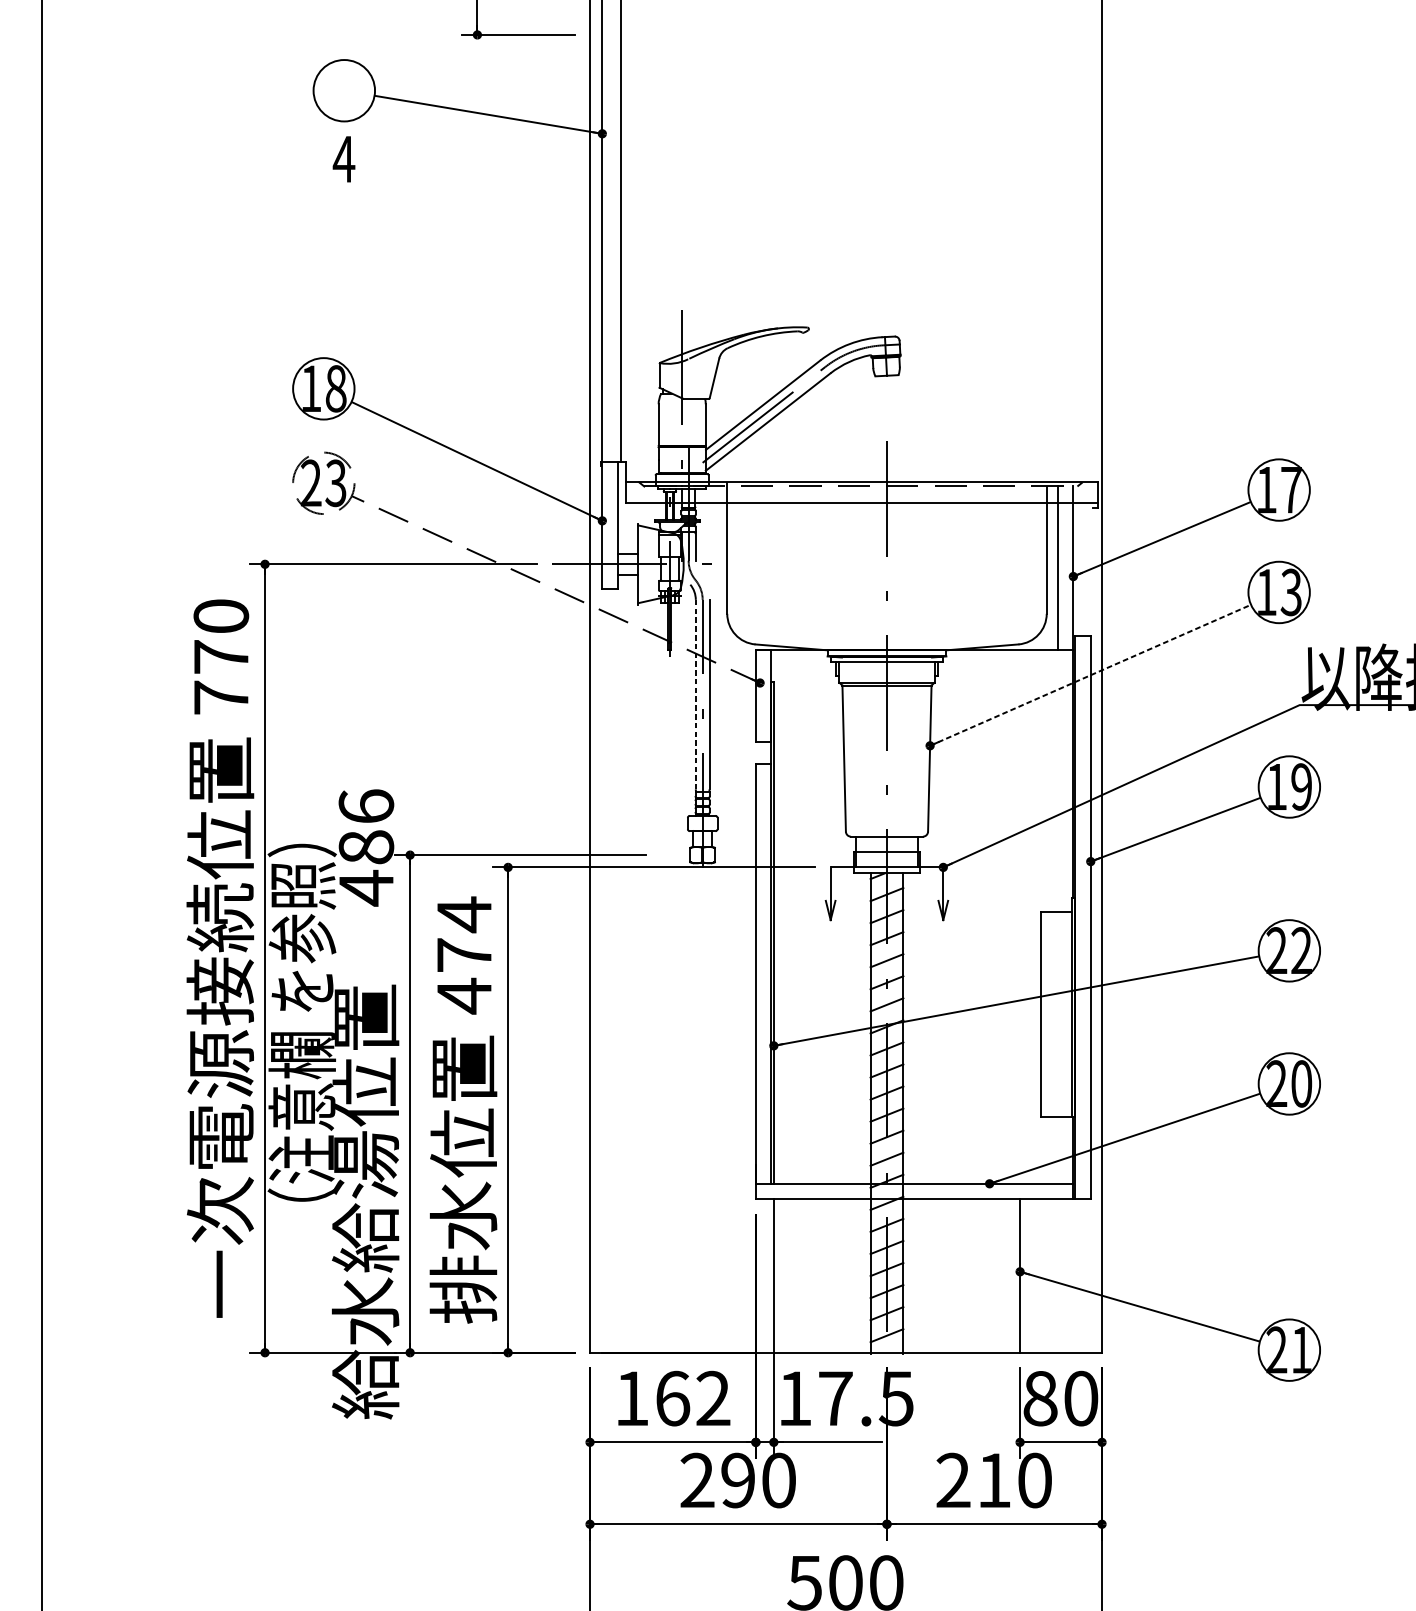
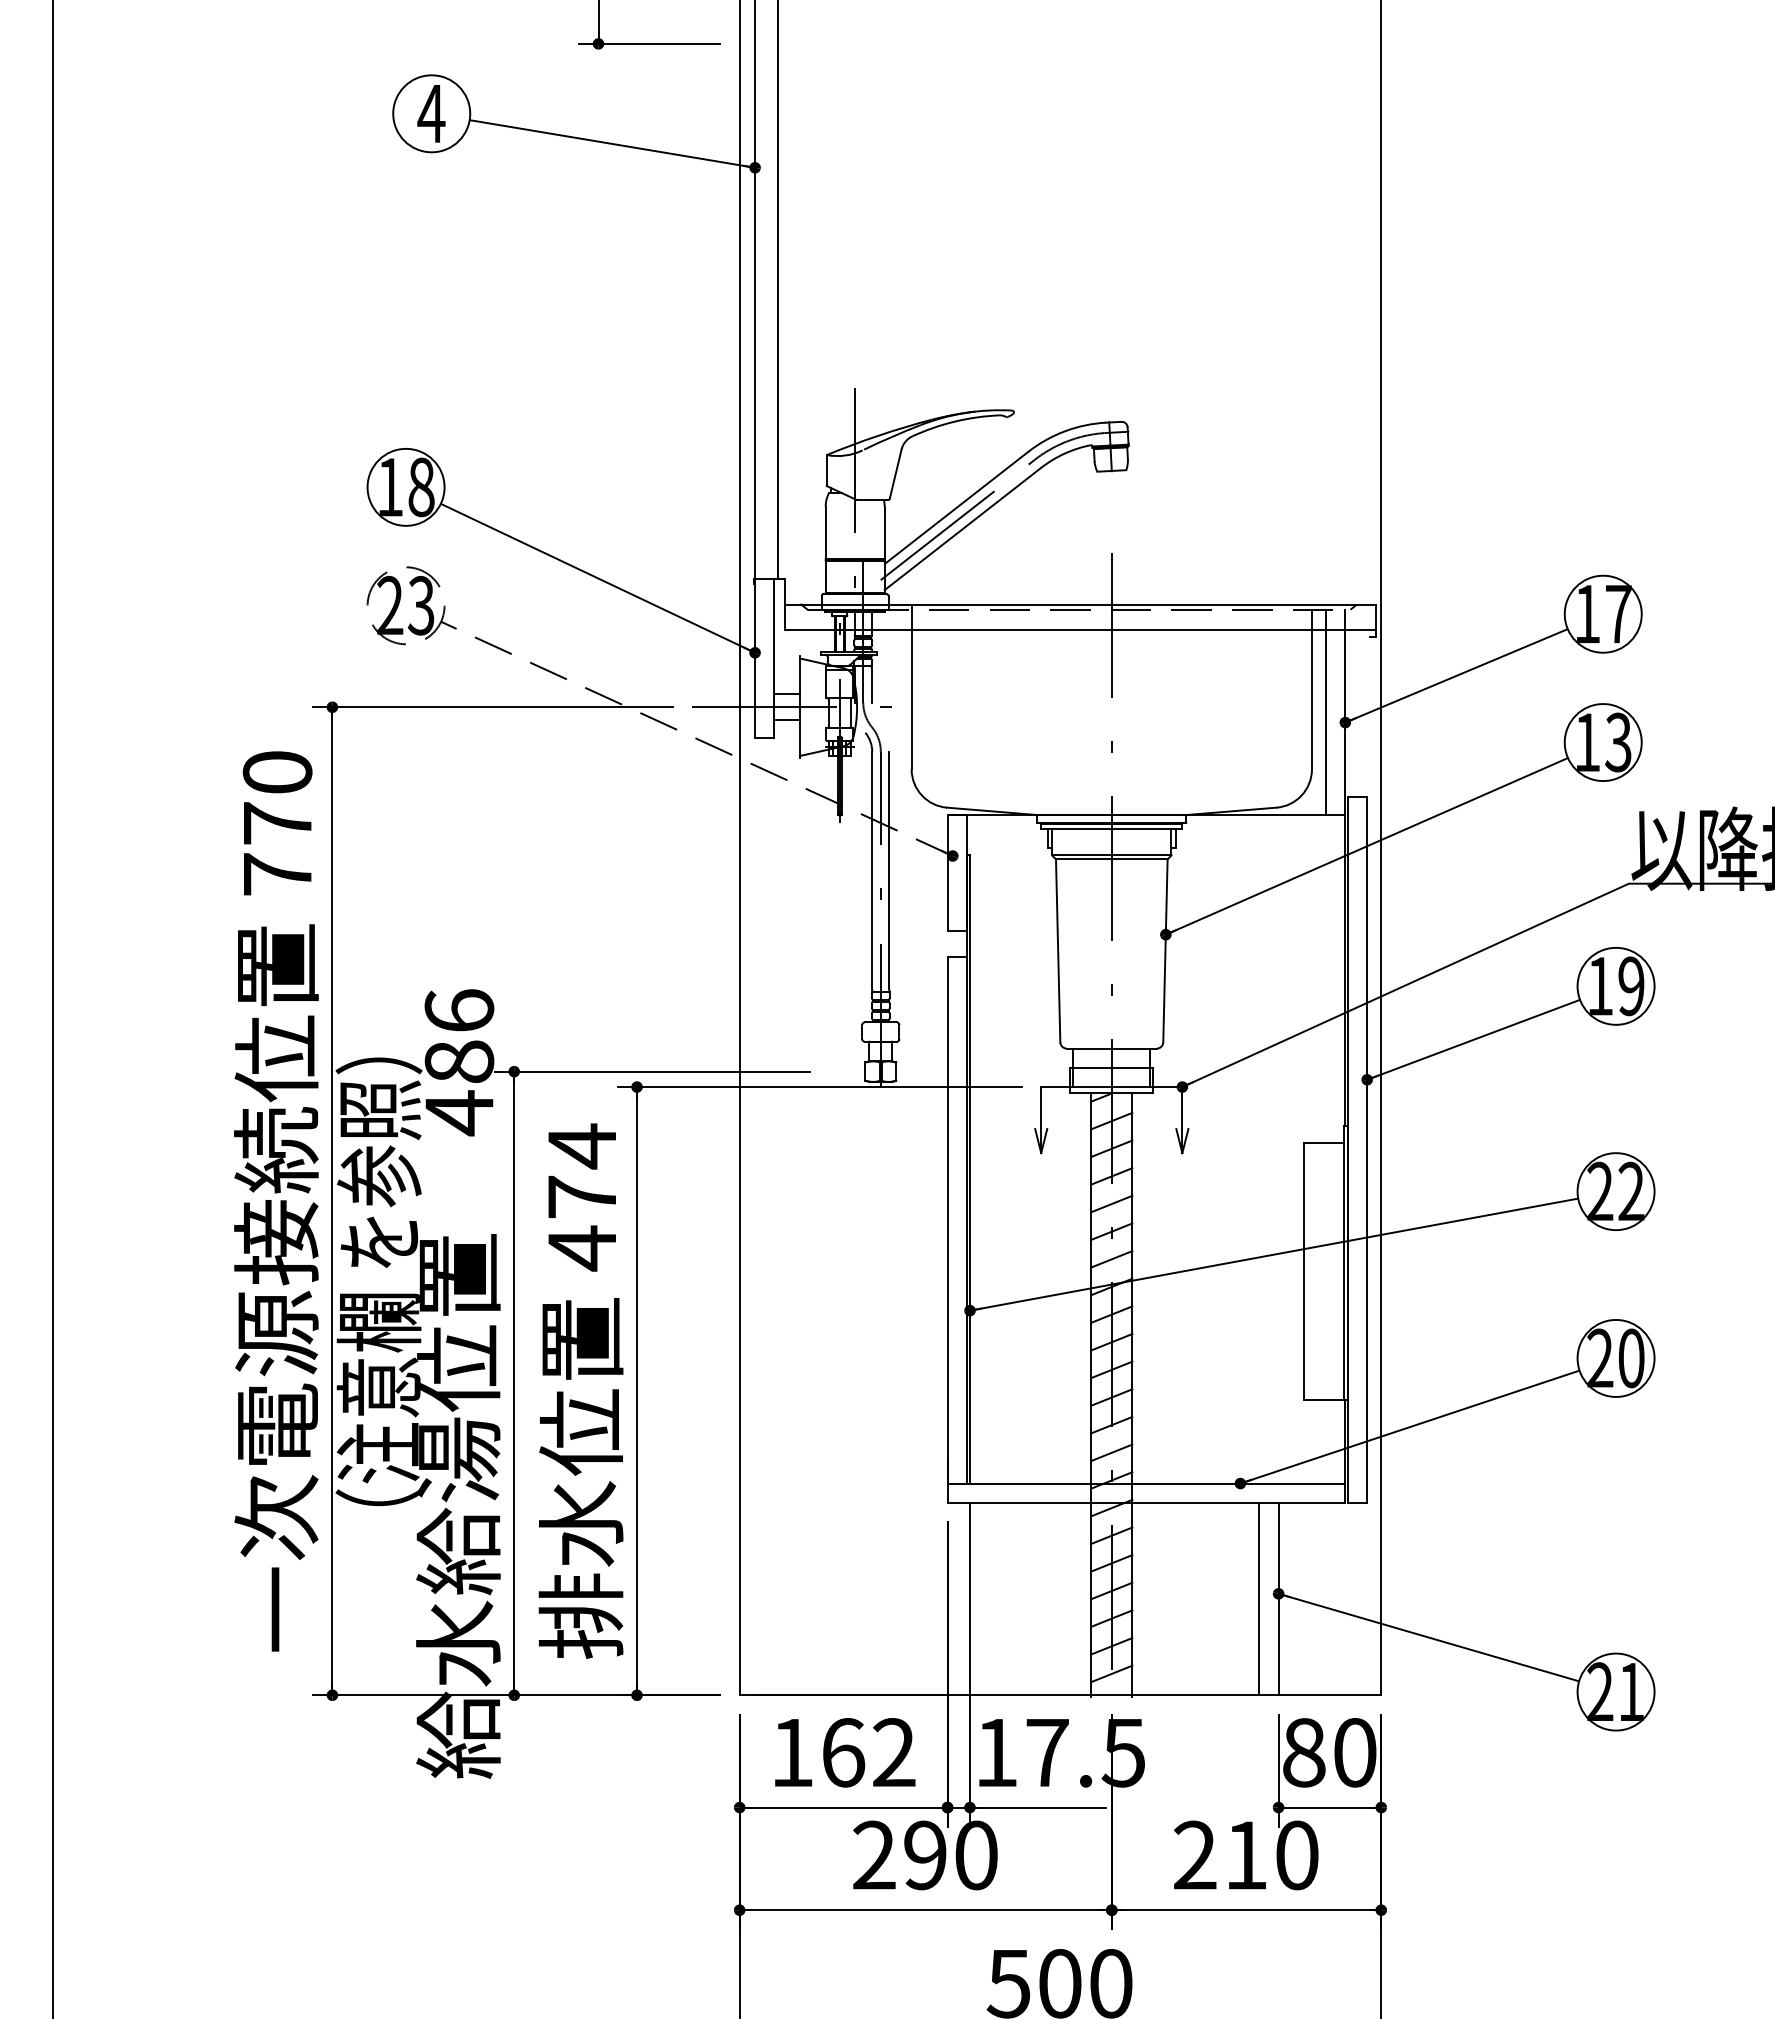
text: (344, 159) -> (431, 113), moved
line: (1090, 675) -> (1366, 846), dashed -> solid
line: (696, 694) -> (872, 870), dashed -> solid
line: (1004, 1275) -> (1259, 1598), added

